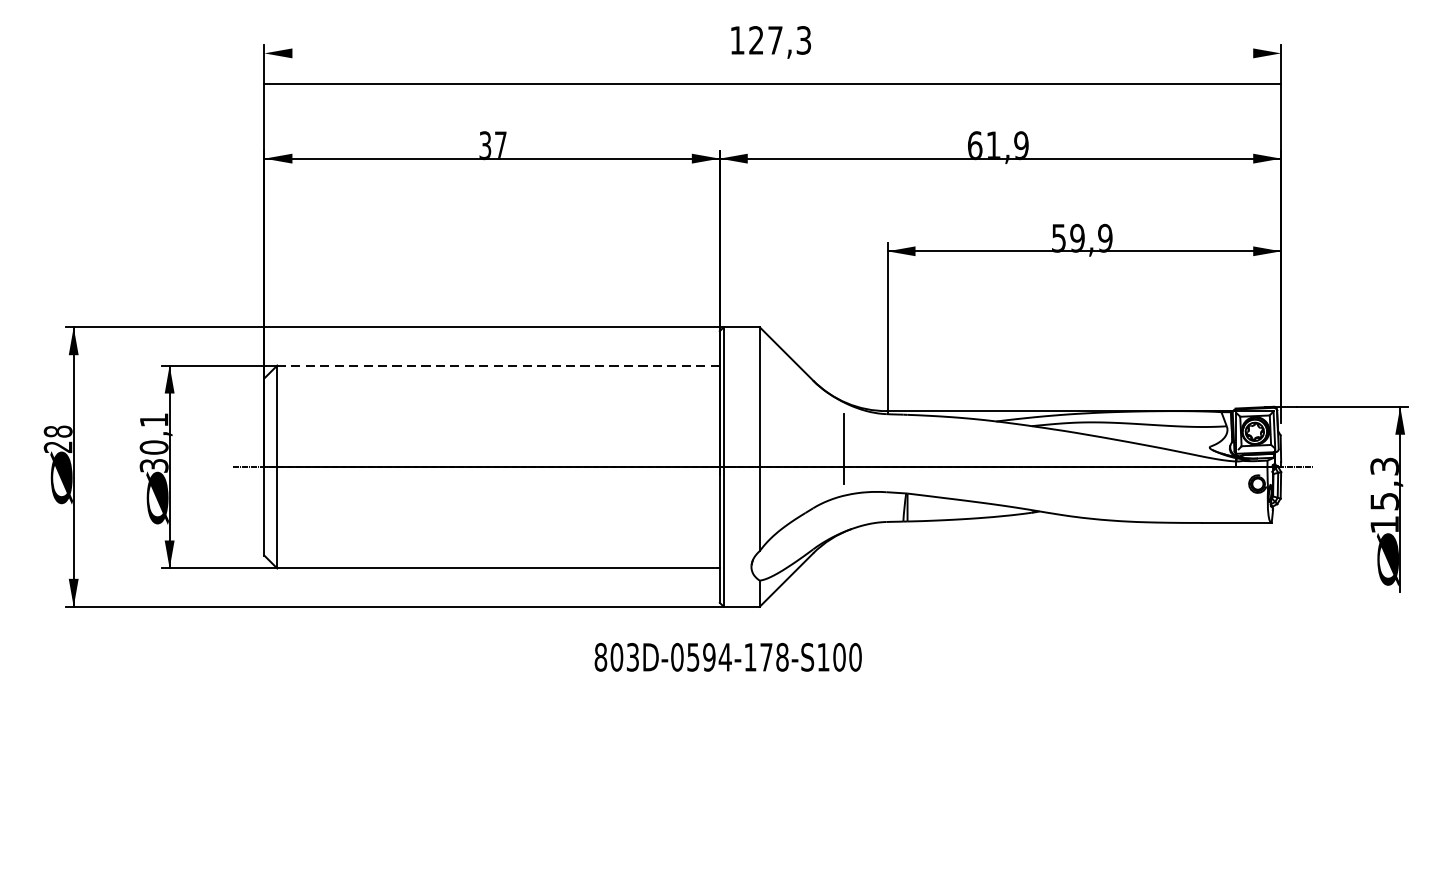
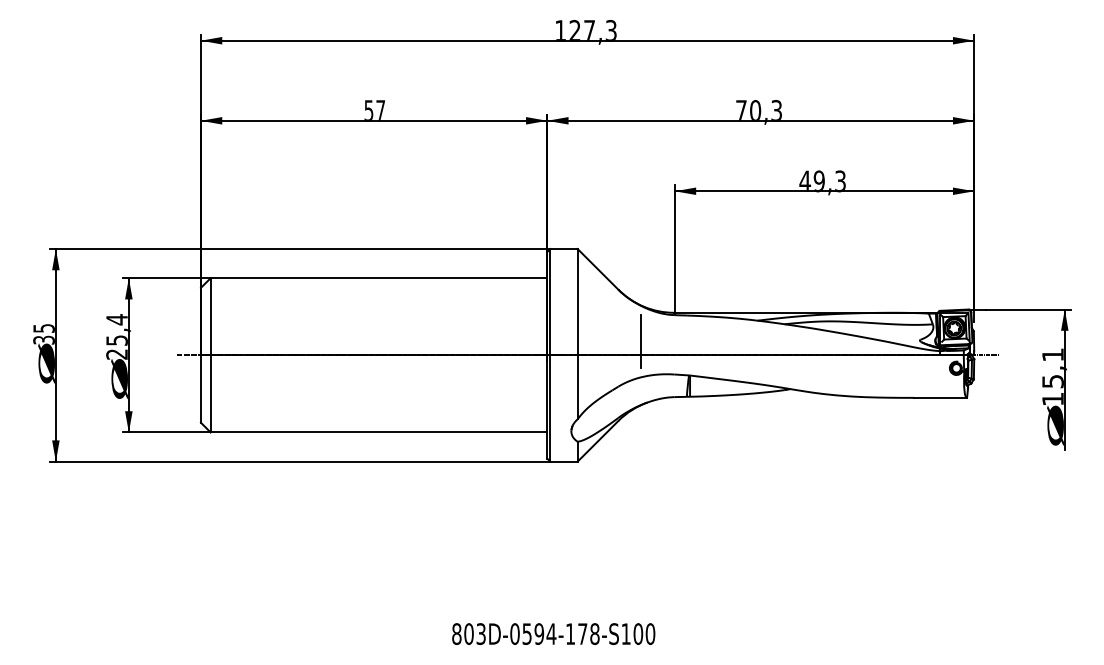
line: (772, 83) -> (587, 40), moved
text: (486, 143) -> (369, 109), 37 -> 57
text: (998, 143) -> (759, 109), 61,9 -> 70,3
text: (1081, 238) -> (822, 181), 59,9 -> 49,3
line: (497, 366) -> (378, 278), dashed -> solid
text: (57, 438) -> (43, 333), 28 -> 35
text: (153, 442) -> (116, 336), 30,1 -> 25,4
text: (1384, 465) -> (1052, 354), 15,3 -> 15,1
text: (727, 656) -> (553, 633), moved

